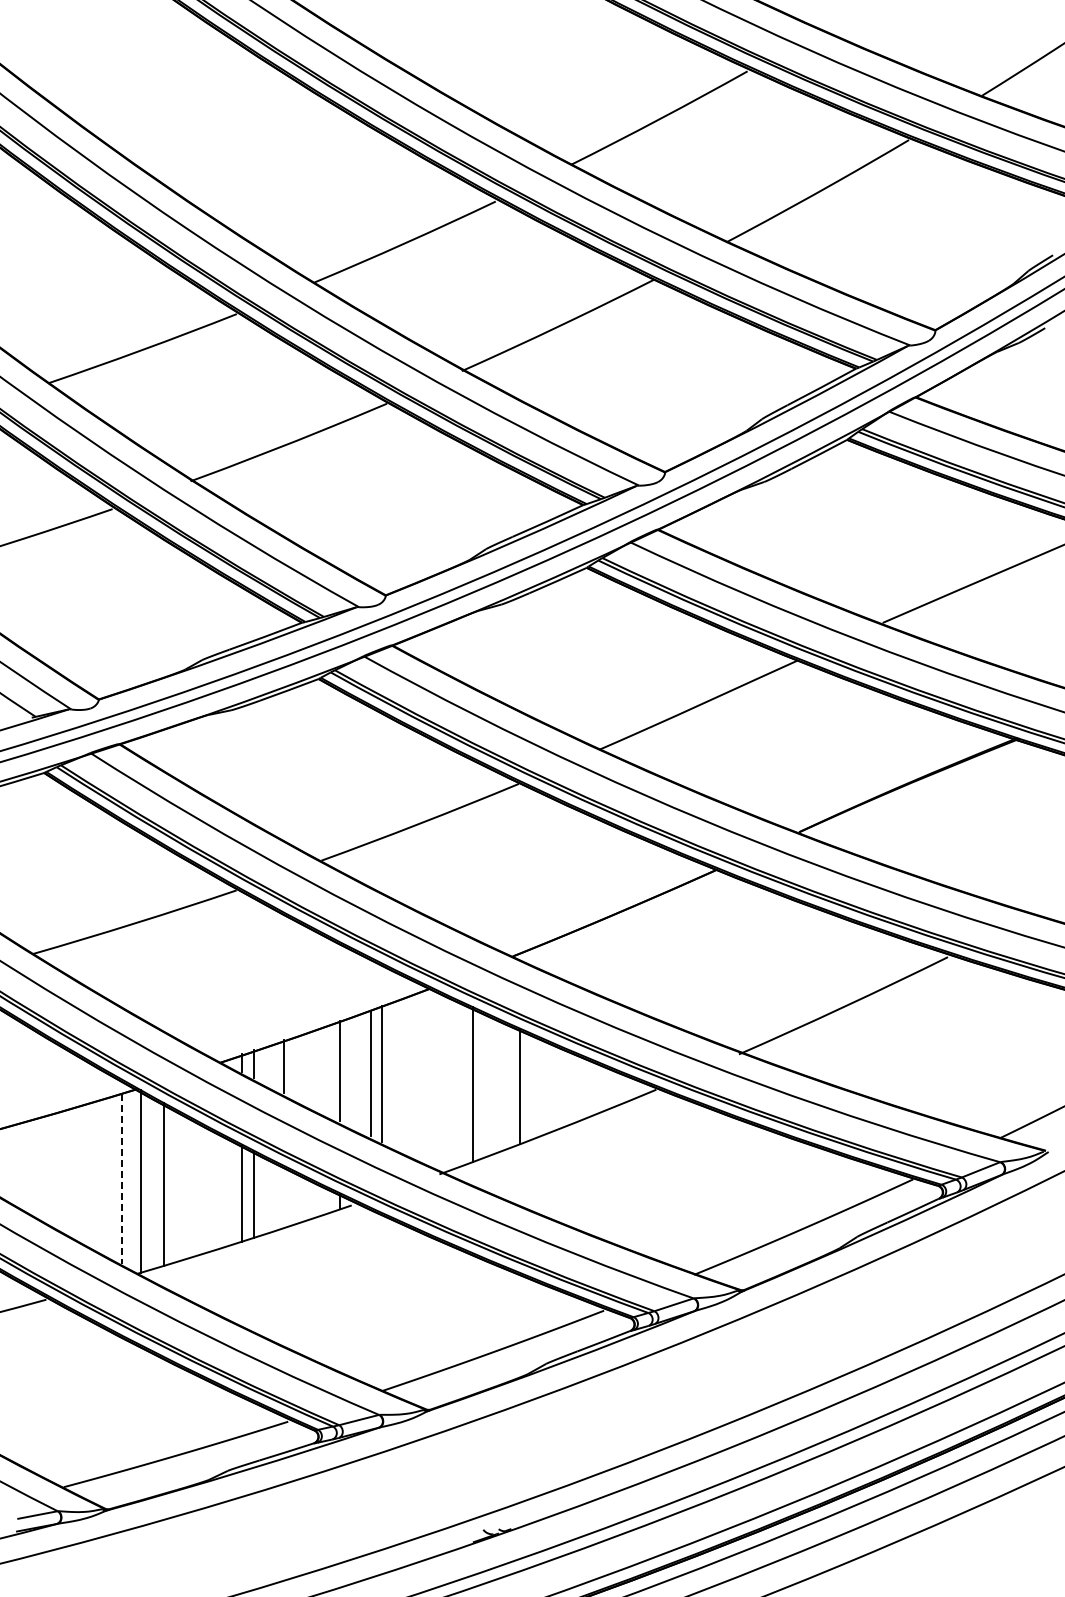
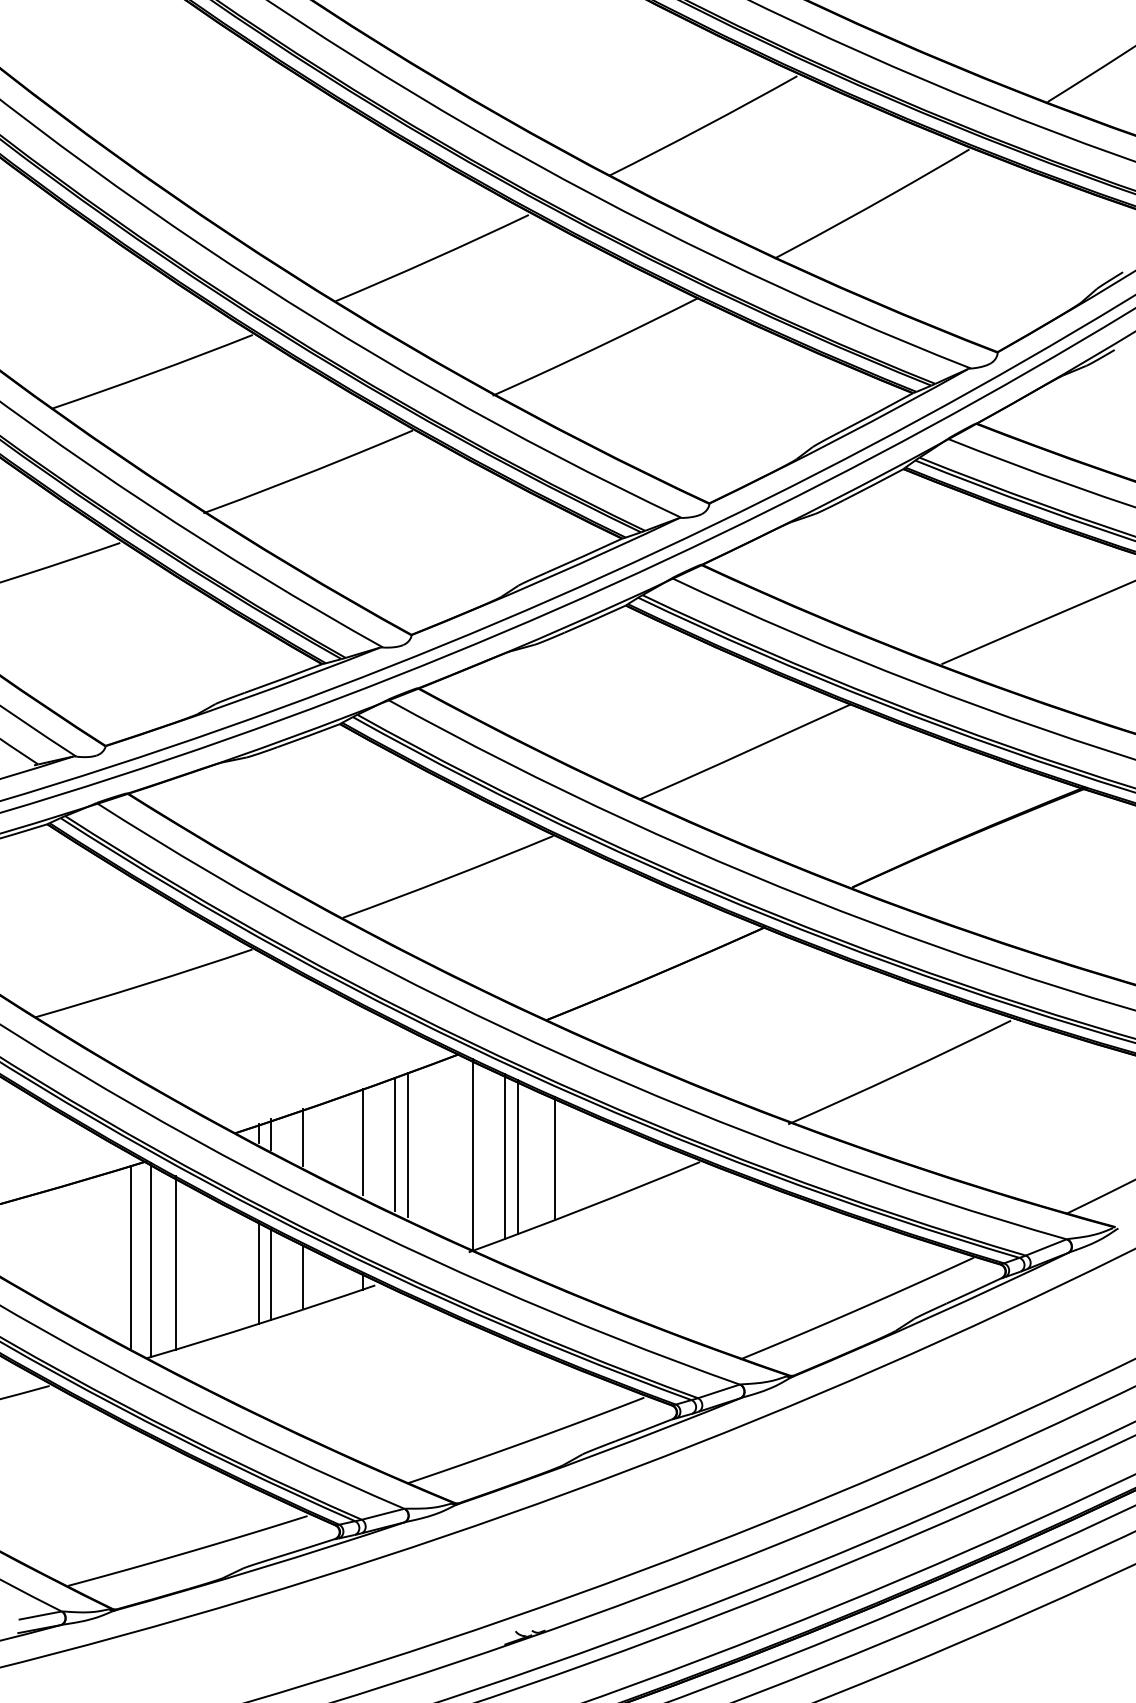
line: (443, 1082) -> (473, 1154), added
line: (485, 1084) -> (517, 1156), added
line: (122, 1179) -> (130, 1257), dashed -> solid
line: (284, 1197) -> (303, 1276), added

